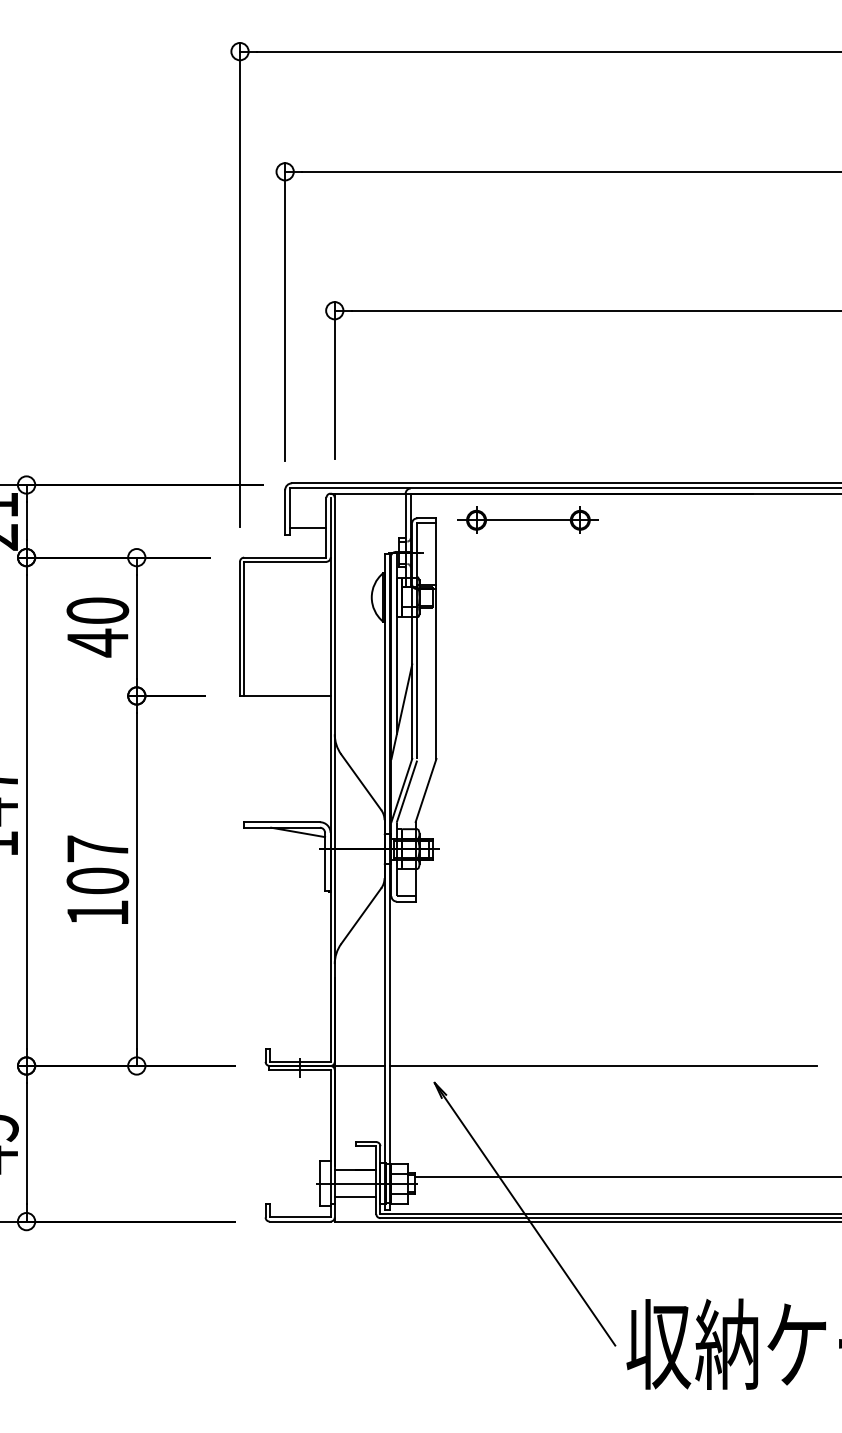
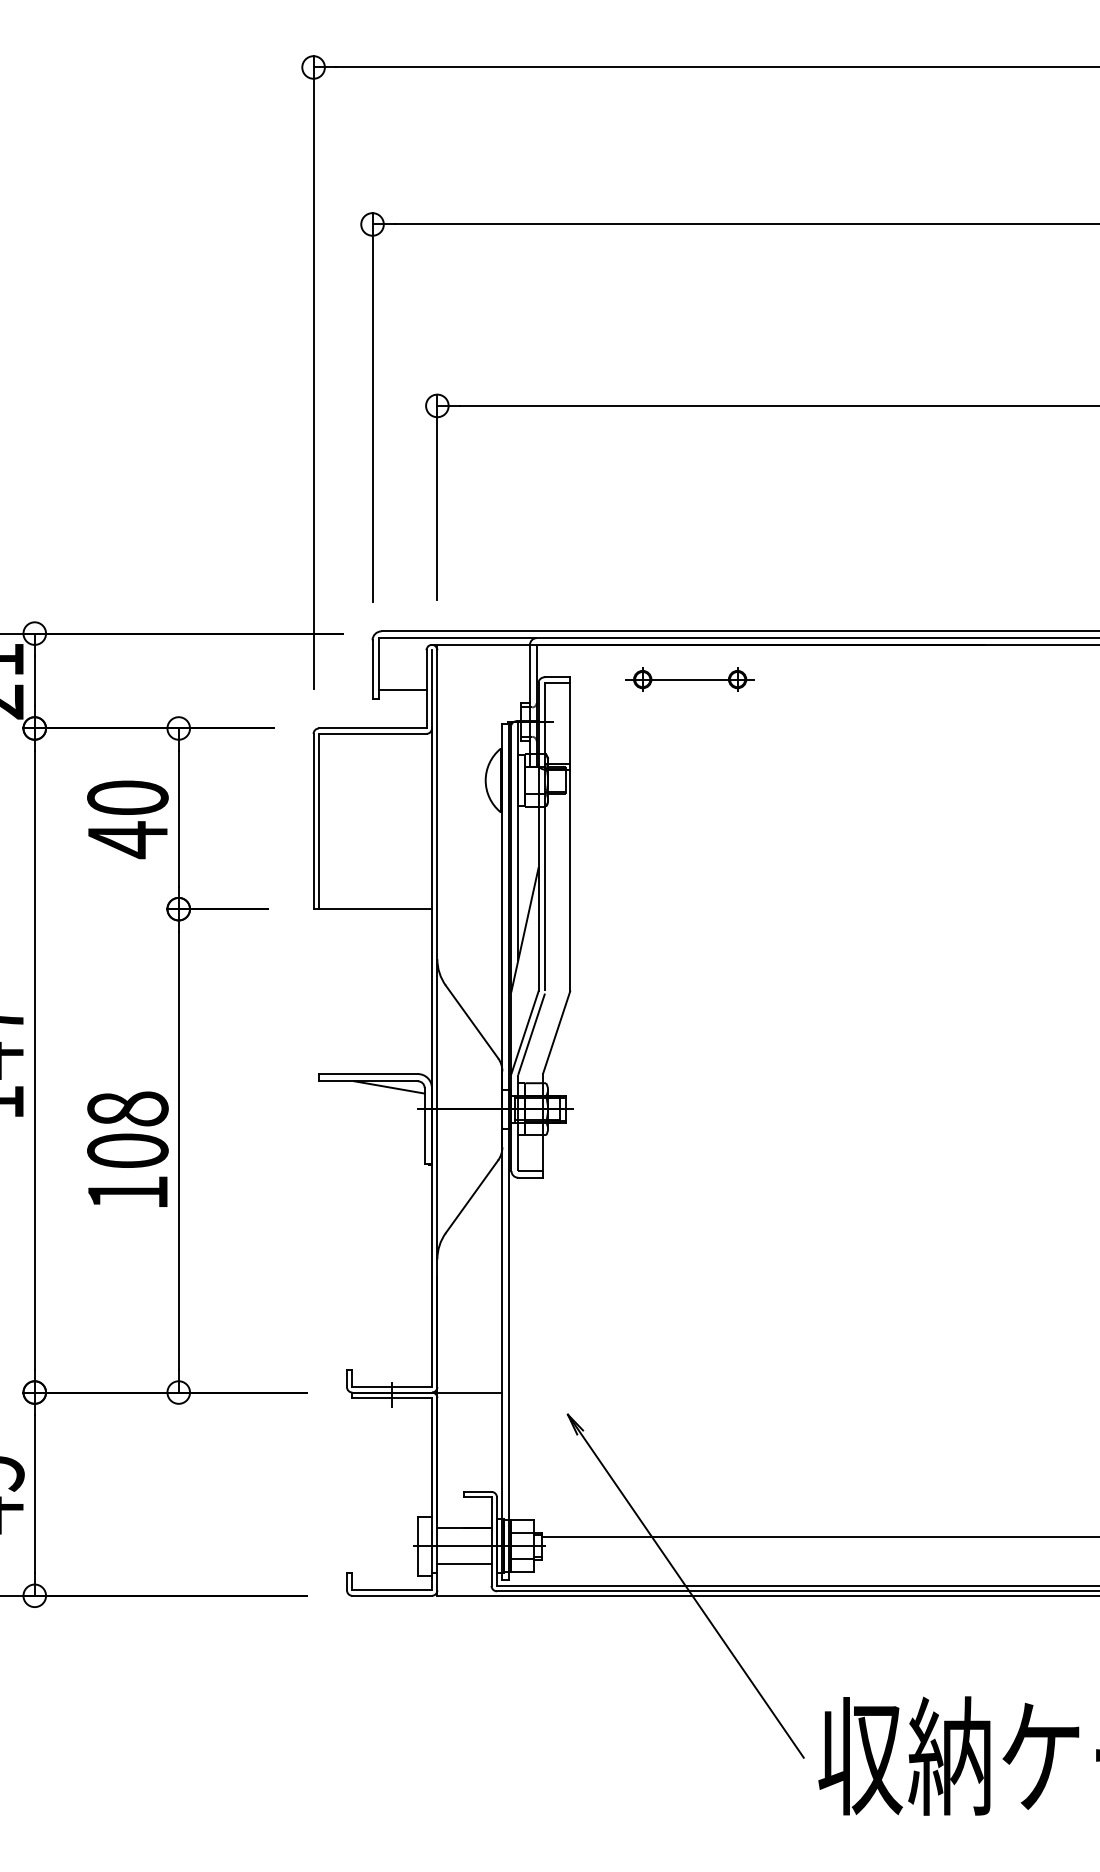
part: (527, 519) -> (689, 678), size x0.7
text: (97, 848) -> (127, 1108), 107 -> 108
line: (602, 1066) -> (787, 1393), removed

